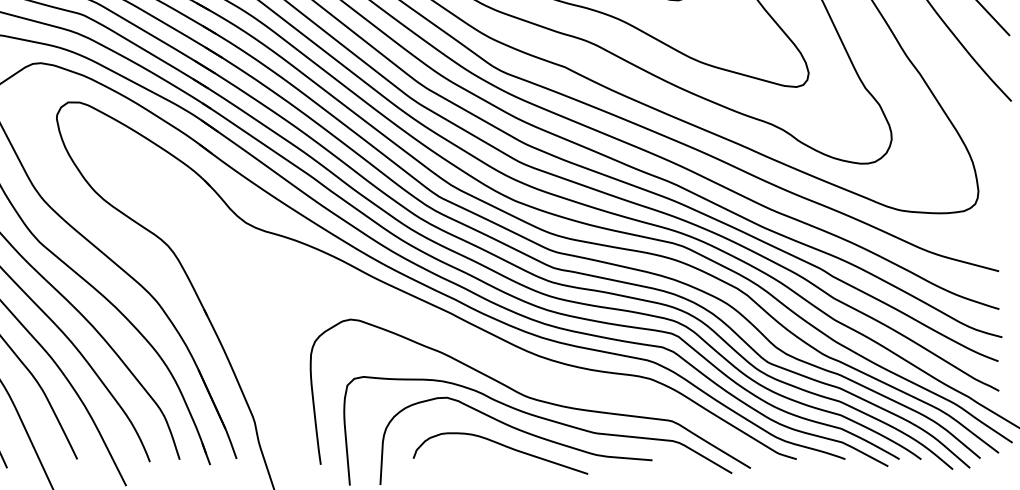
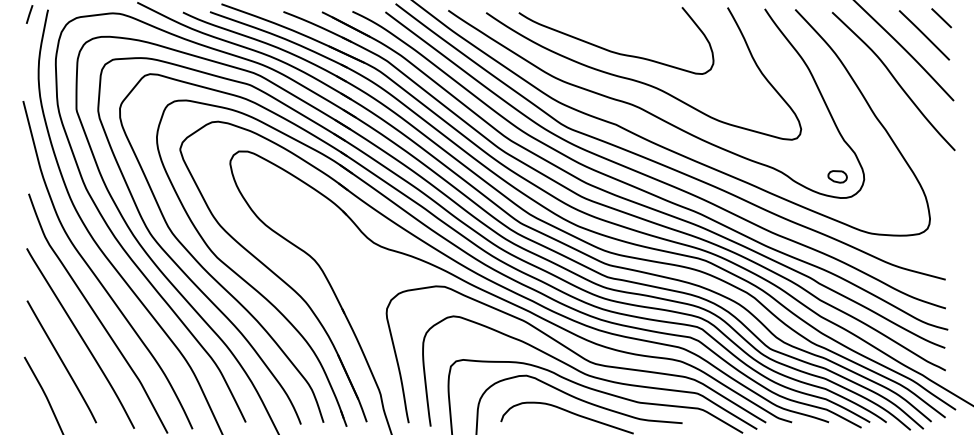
part: (856, 135) -> (837, 176), added
curve: (511, 369) -> (575, 354), added

